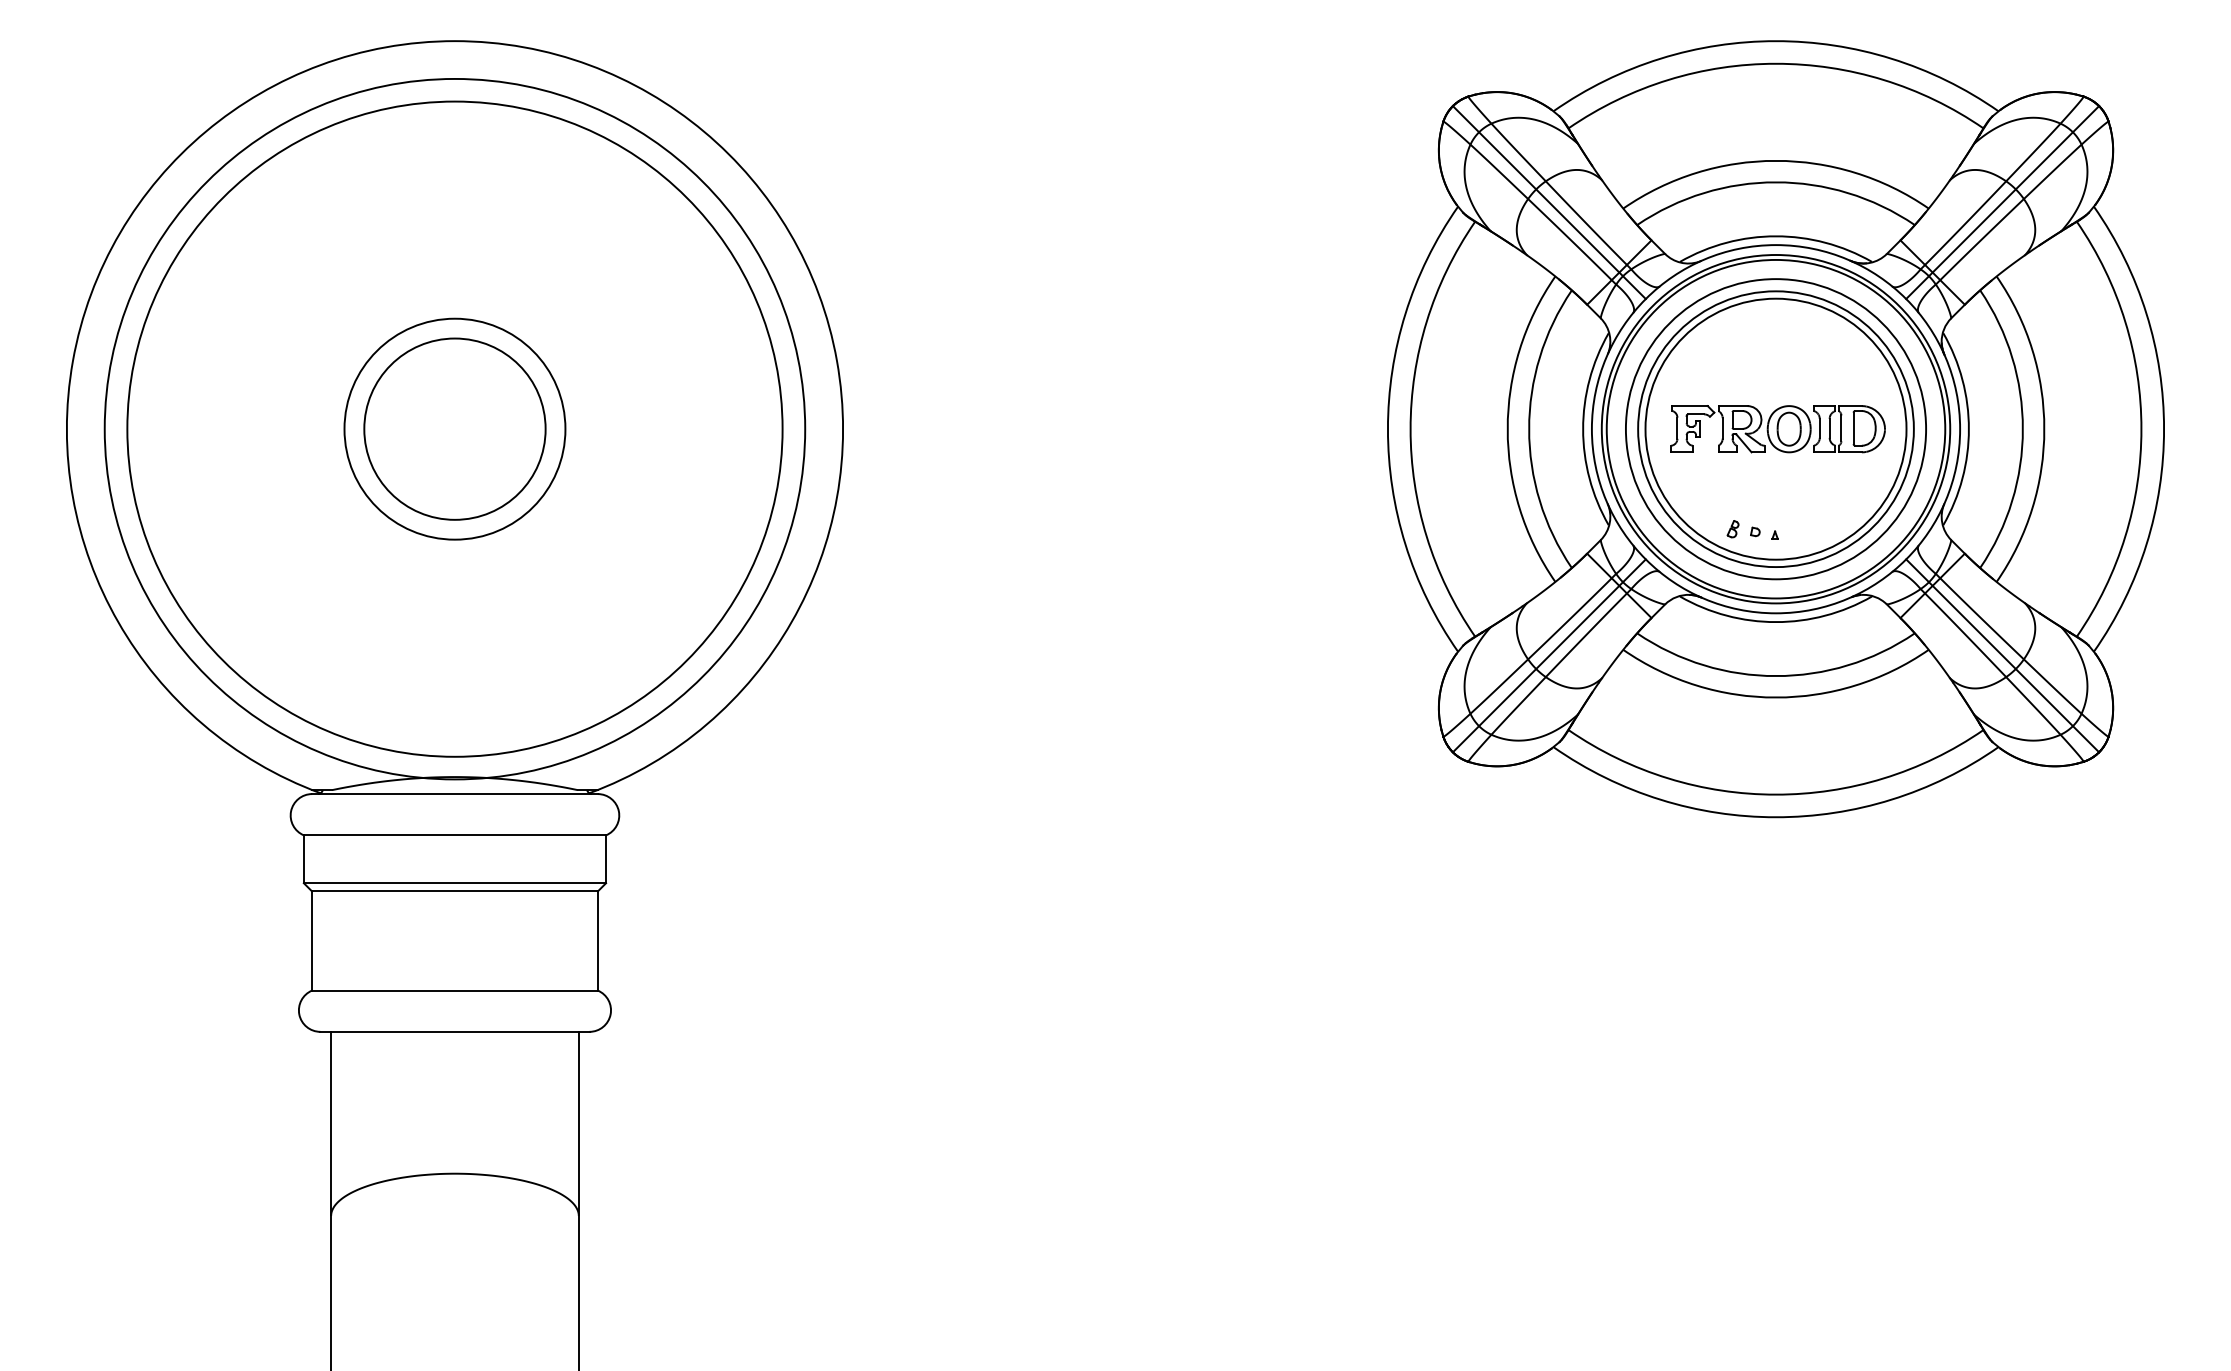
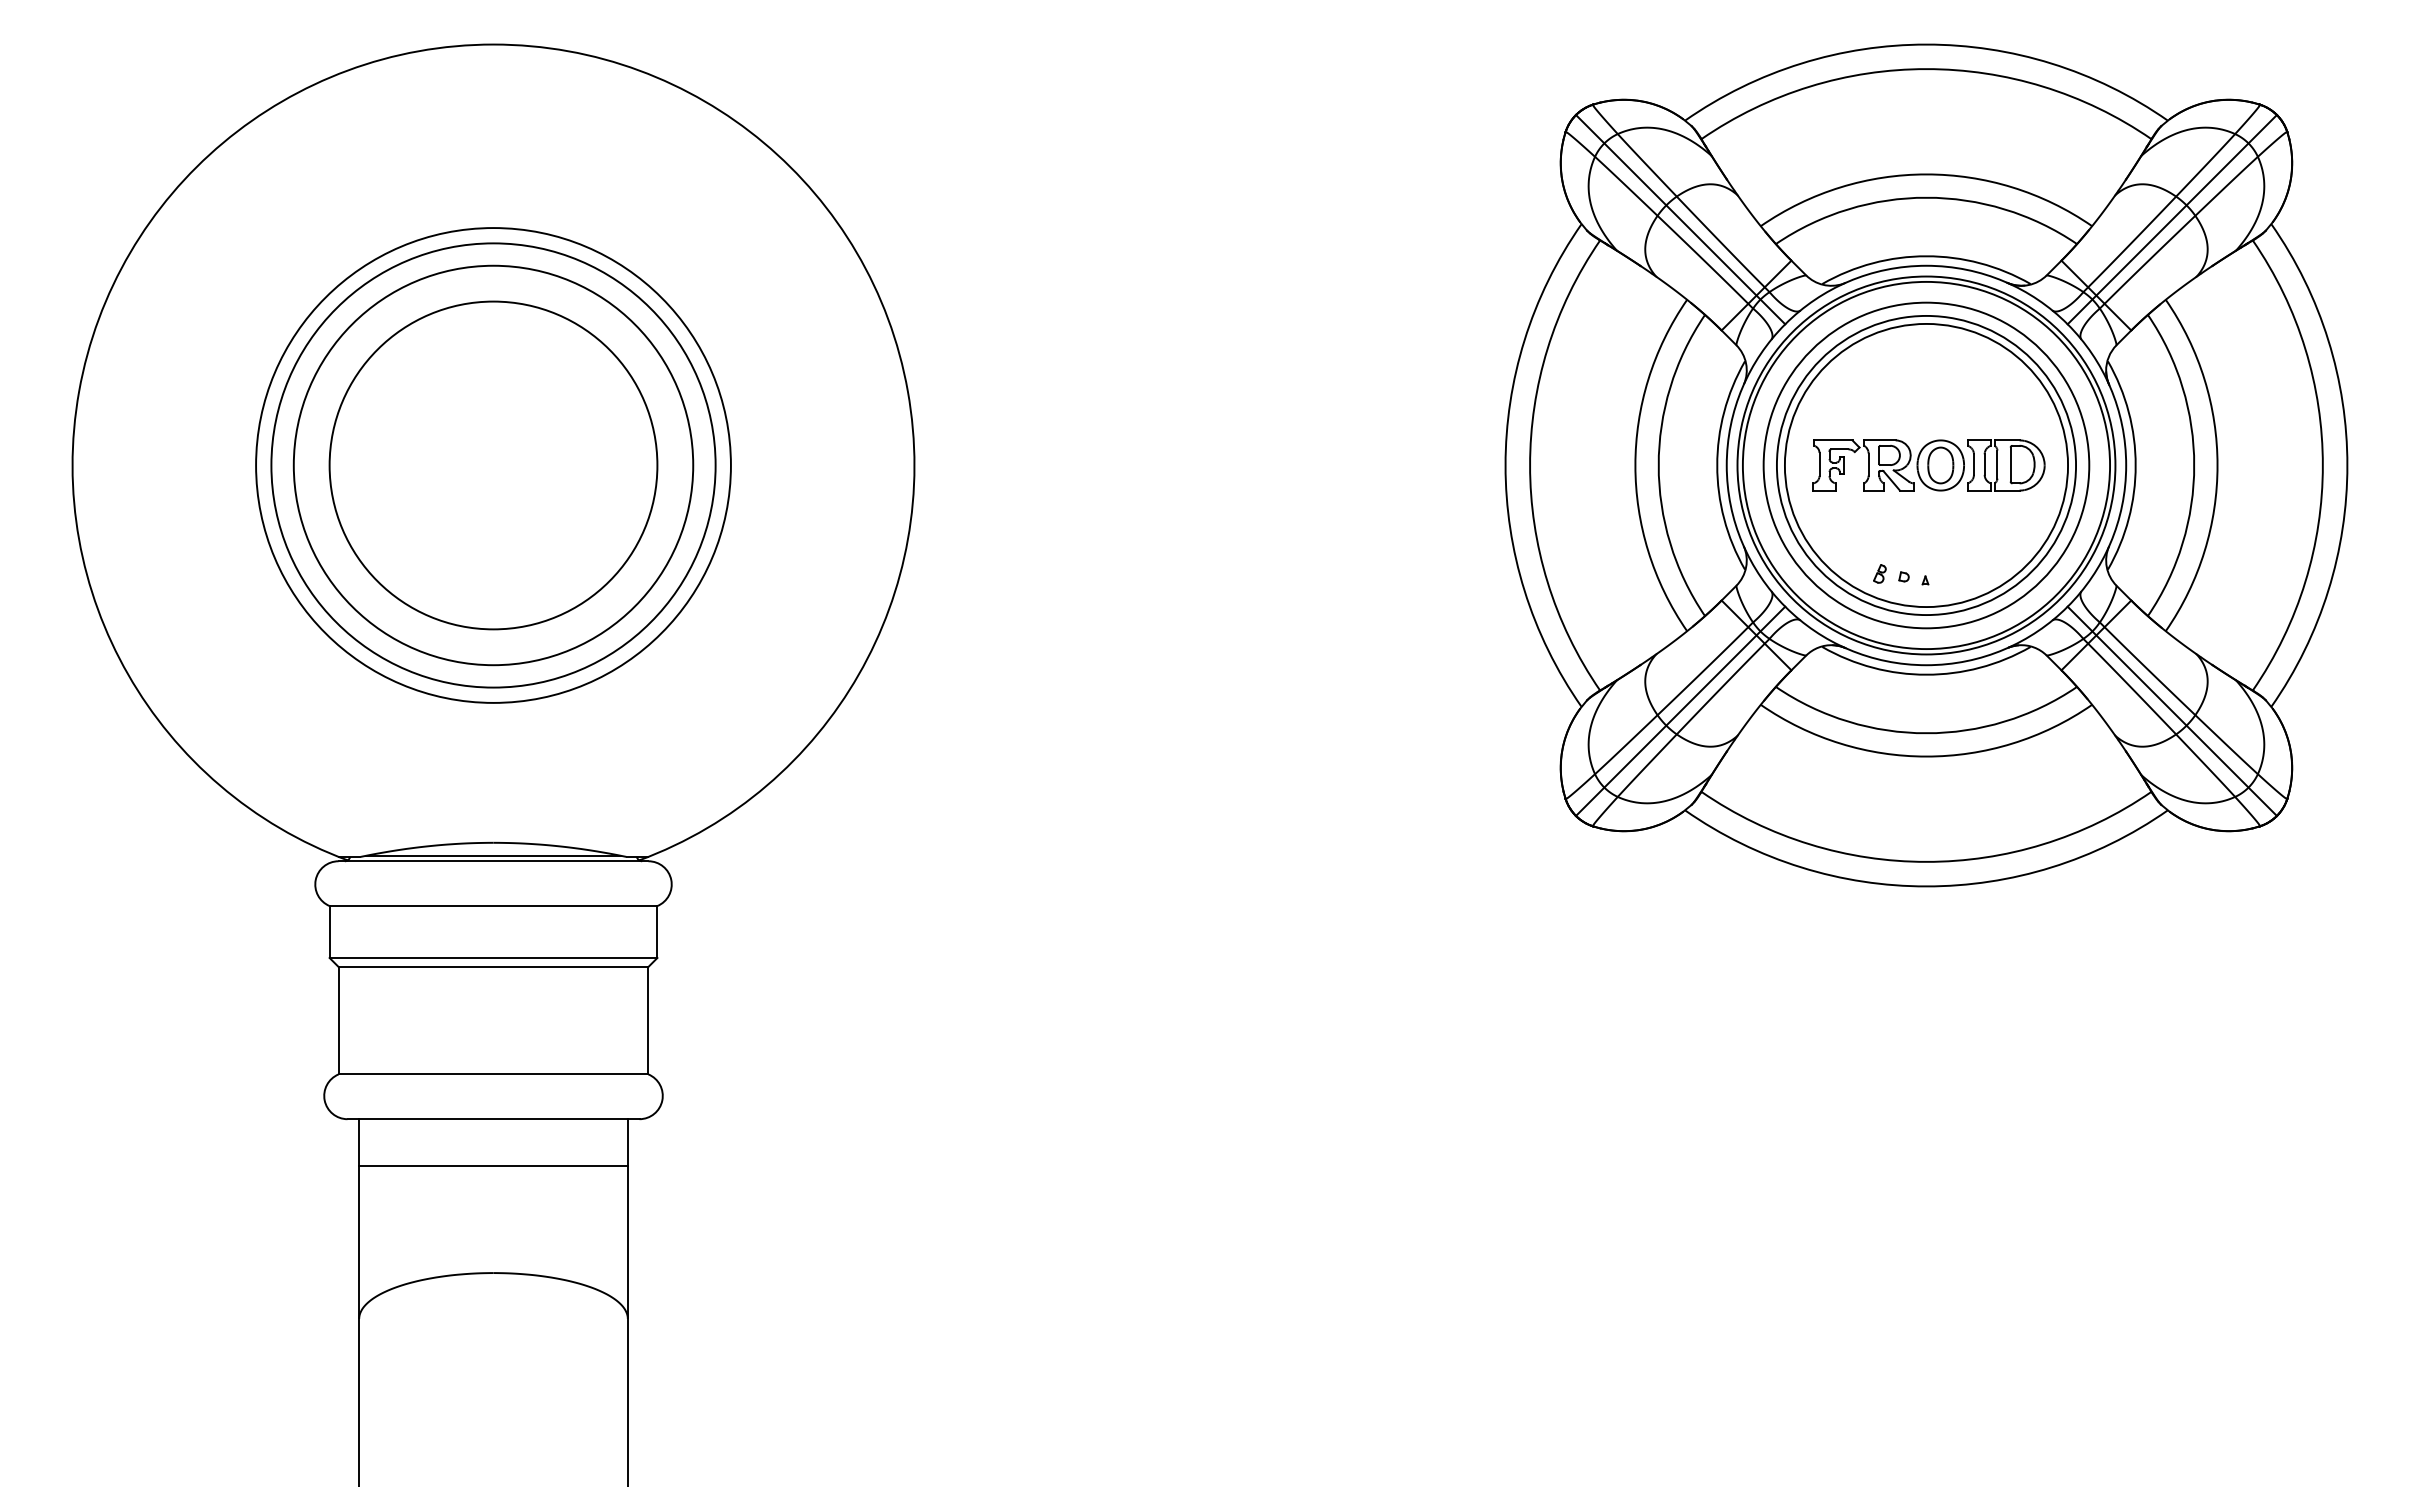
circle: (454, 429) -> (493, 465), size x0.62
circle: (454, 429) -> (493, 465), size x0.62
circle: (454, 429) -> (493, 465), size x1.67
circle: (454, 429) -> (493, 465), size x1.67
line: (454, 788) -> (493, 855), added
line: (454, 1074) -> (493, 1165), added

